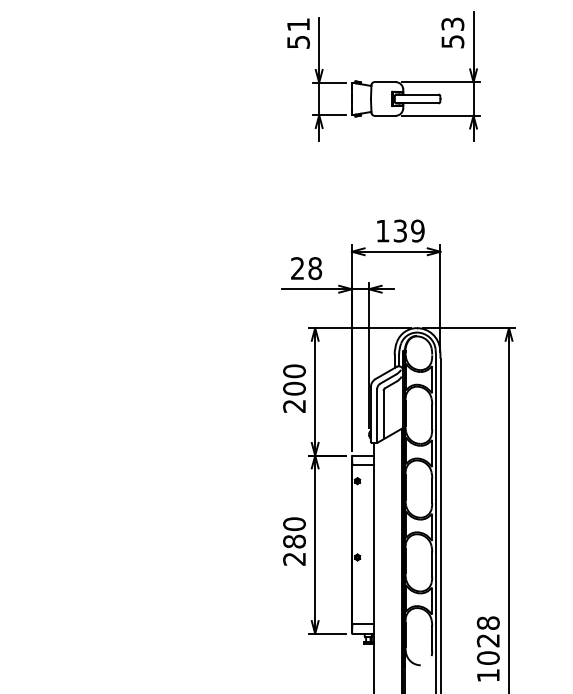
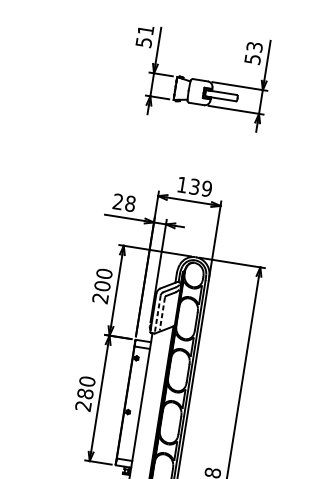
line: (383, 414) -> (162, 314), solid -> dashed
line: (377, 415) -> (157, 314), solid -> dashed

